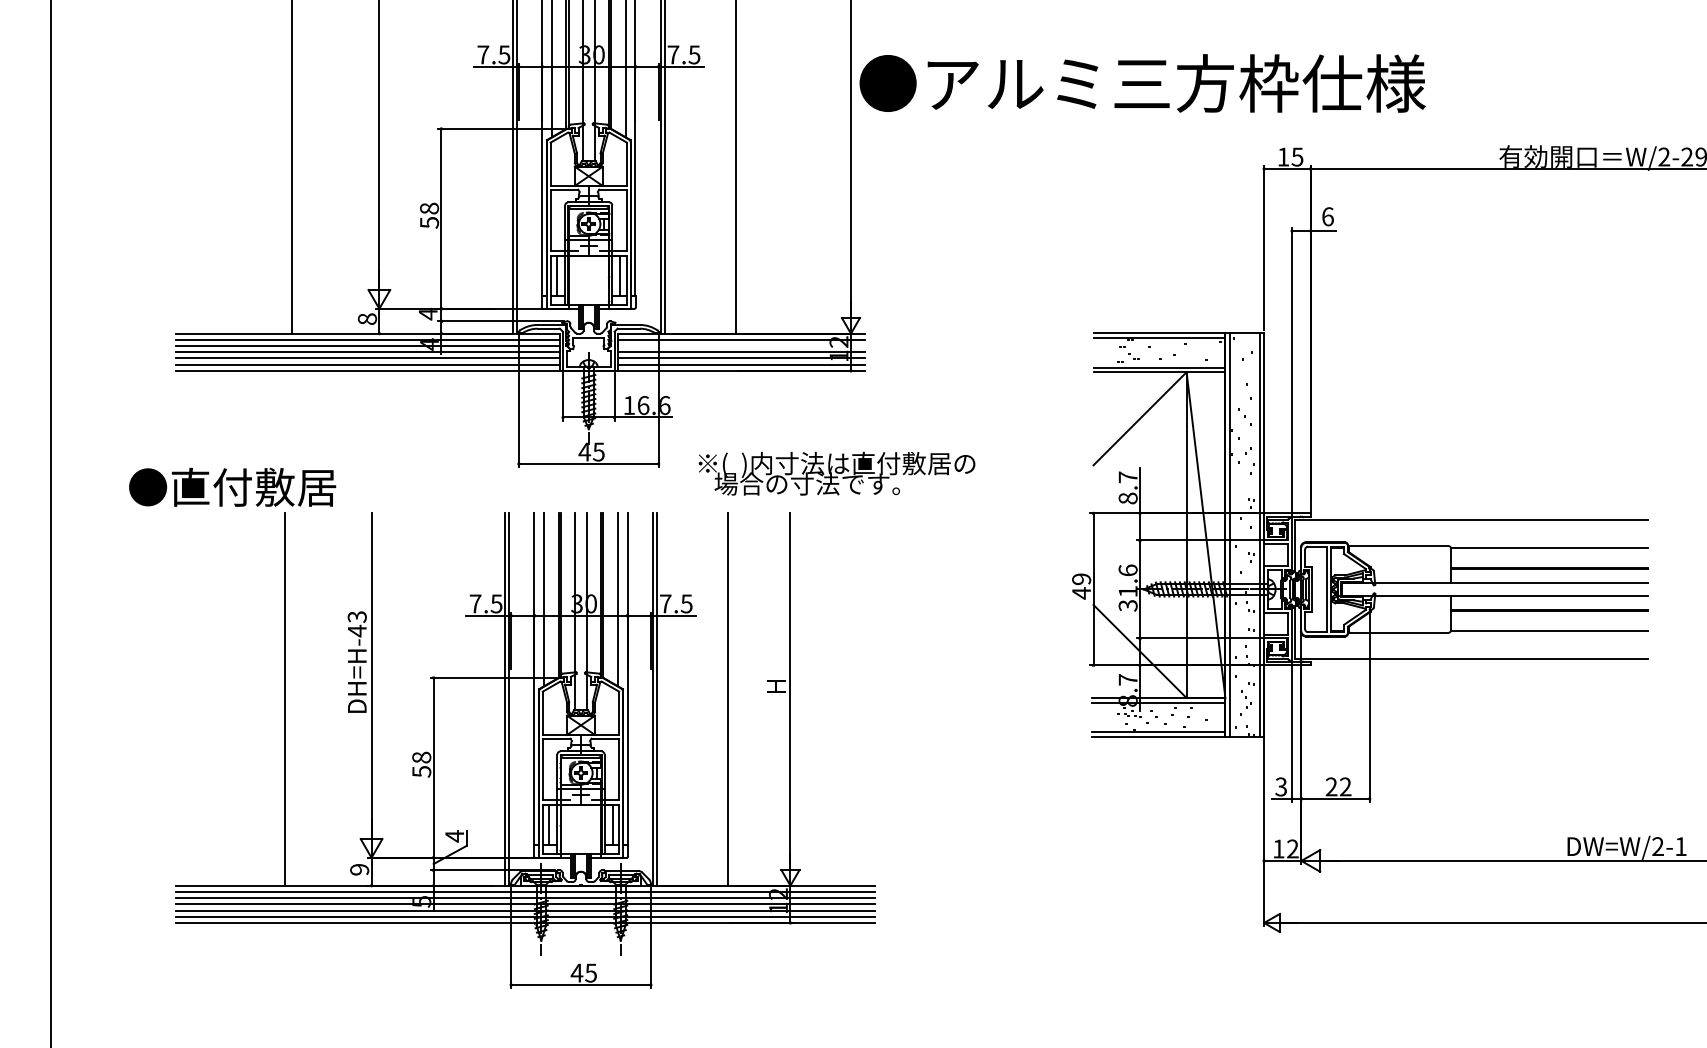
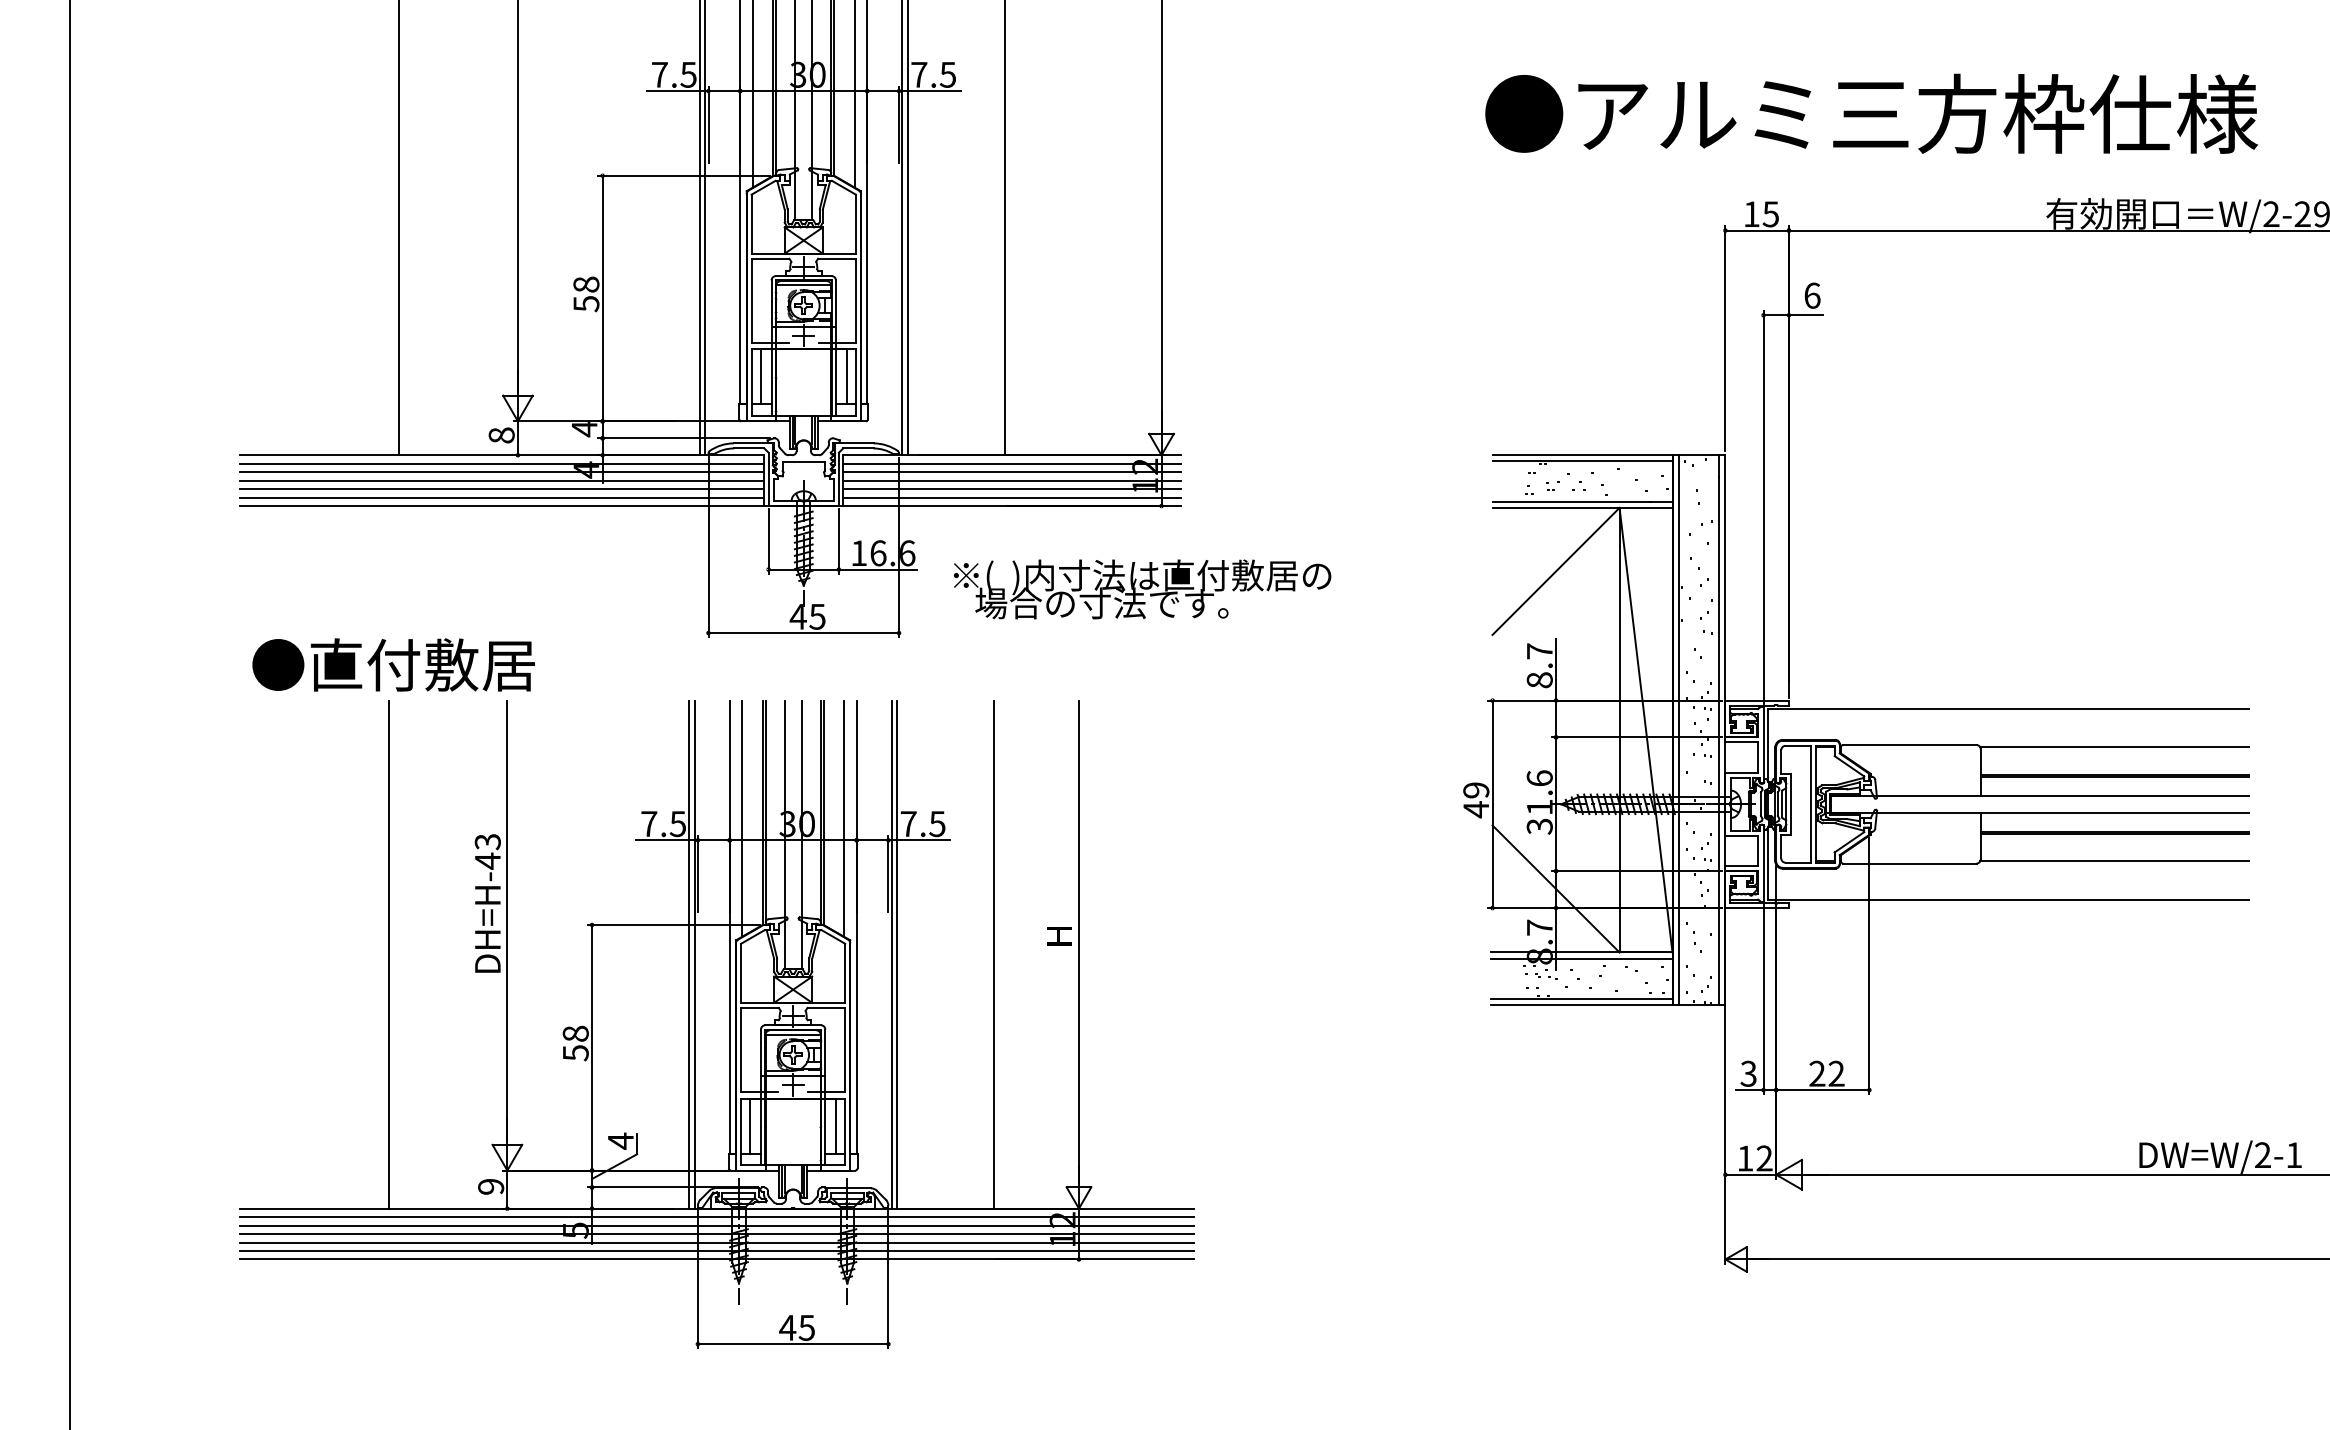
text: (1142, 83) -> (1871, 113), moved
line: (741, 346) -> (1011, 472), added
text: (837, 473) -> (1142, 589), moved
text: (232, 486) -> (393, 664), moved

